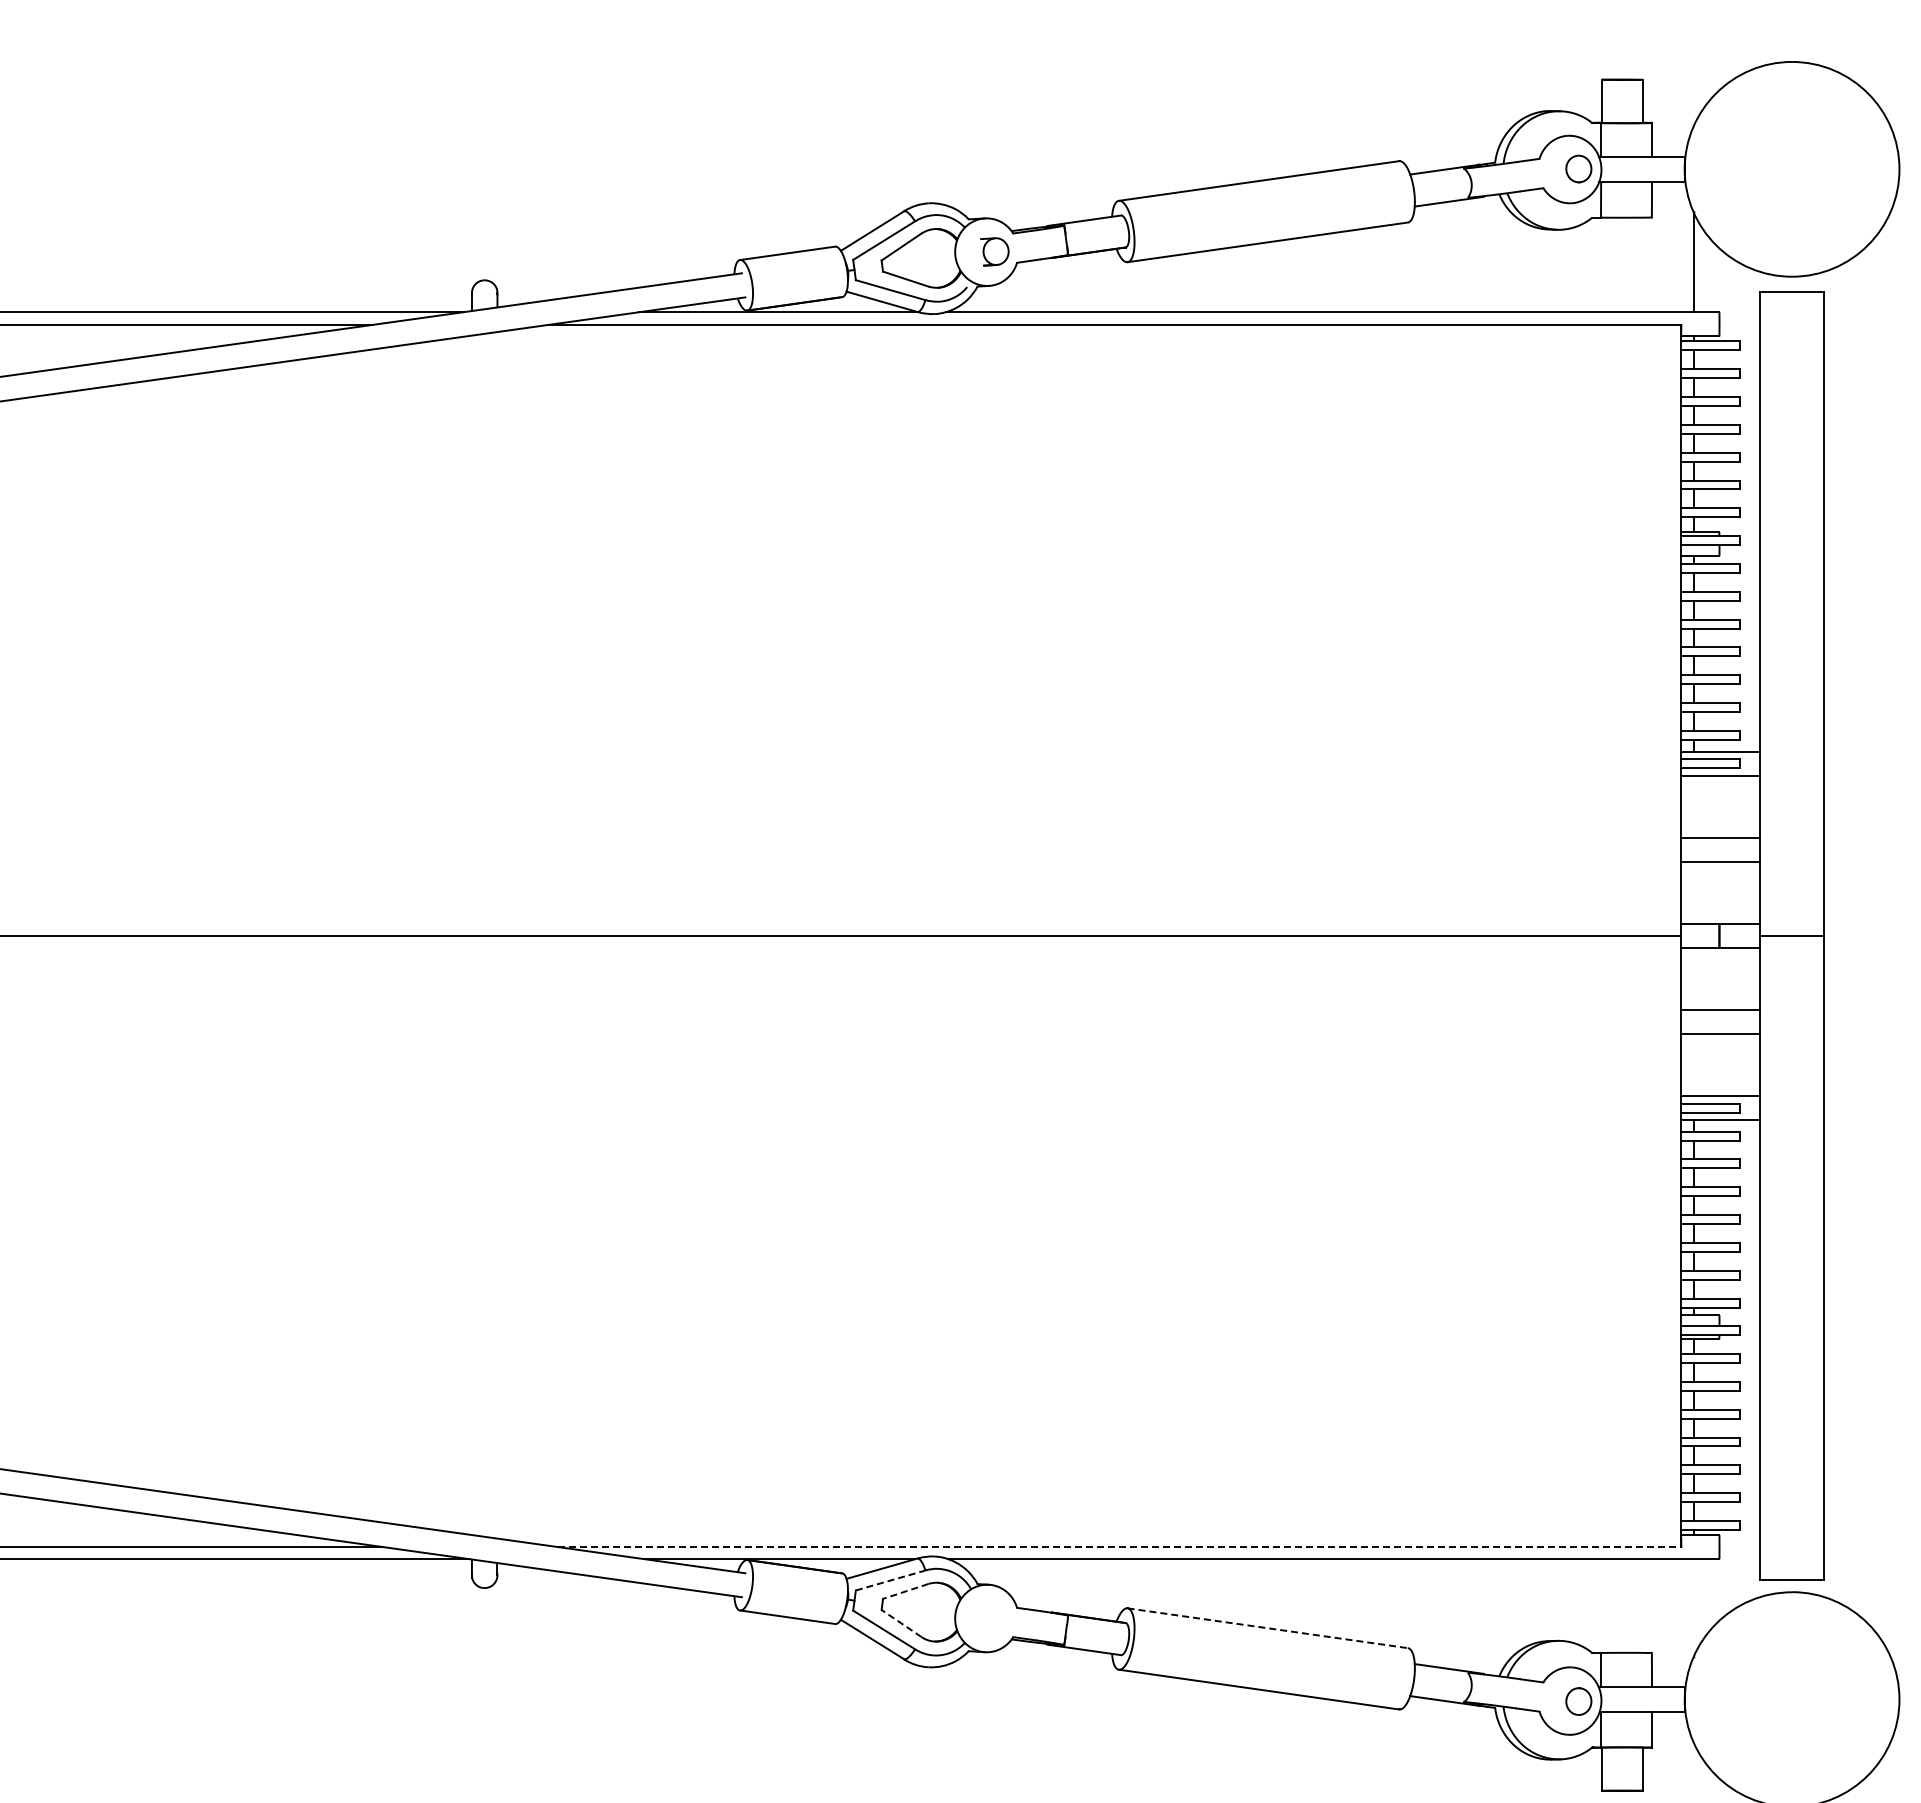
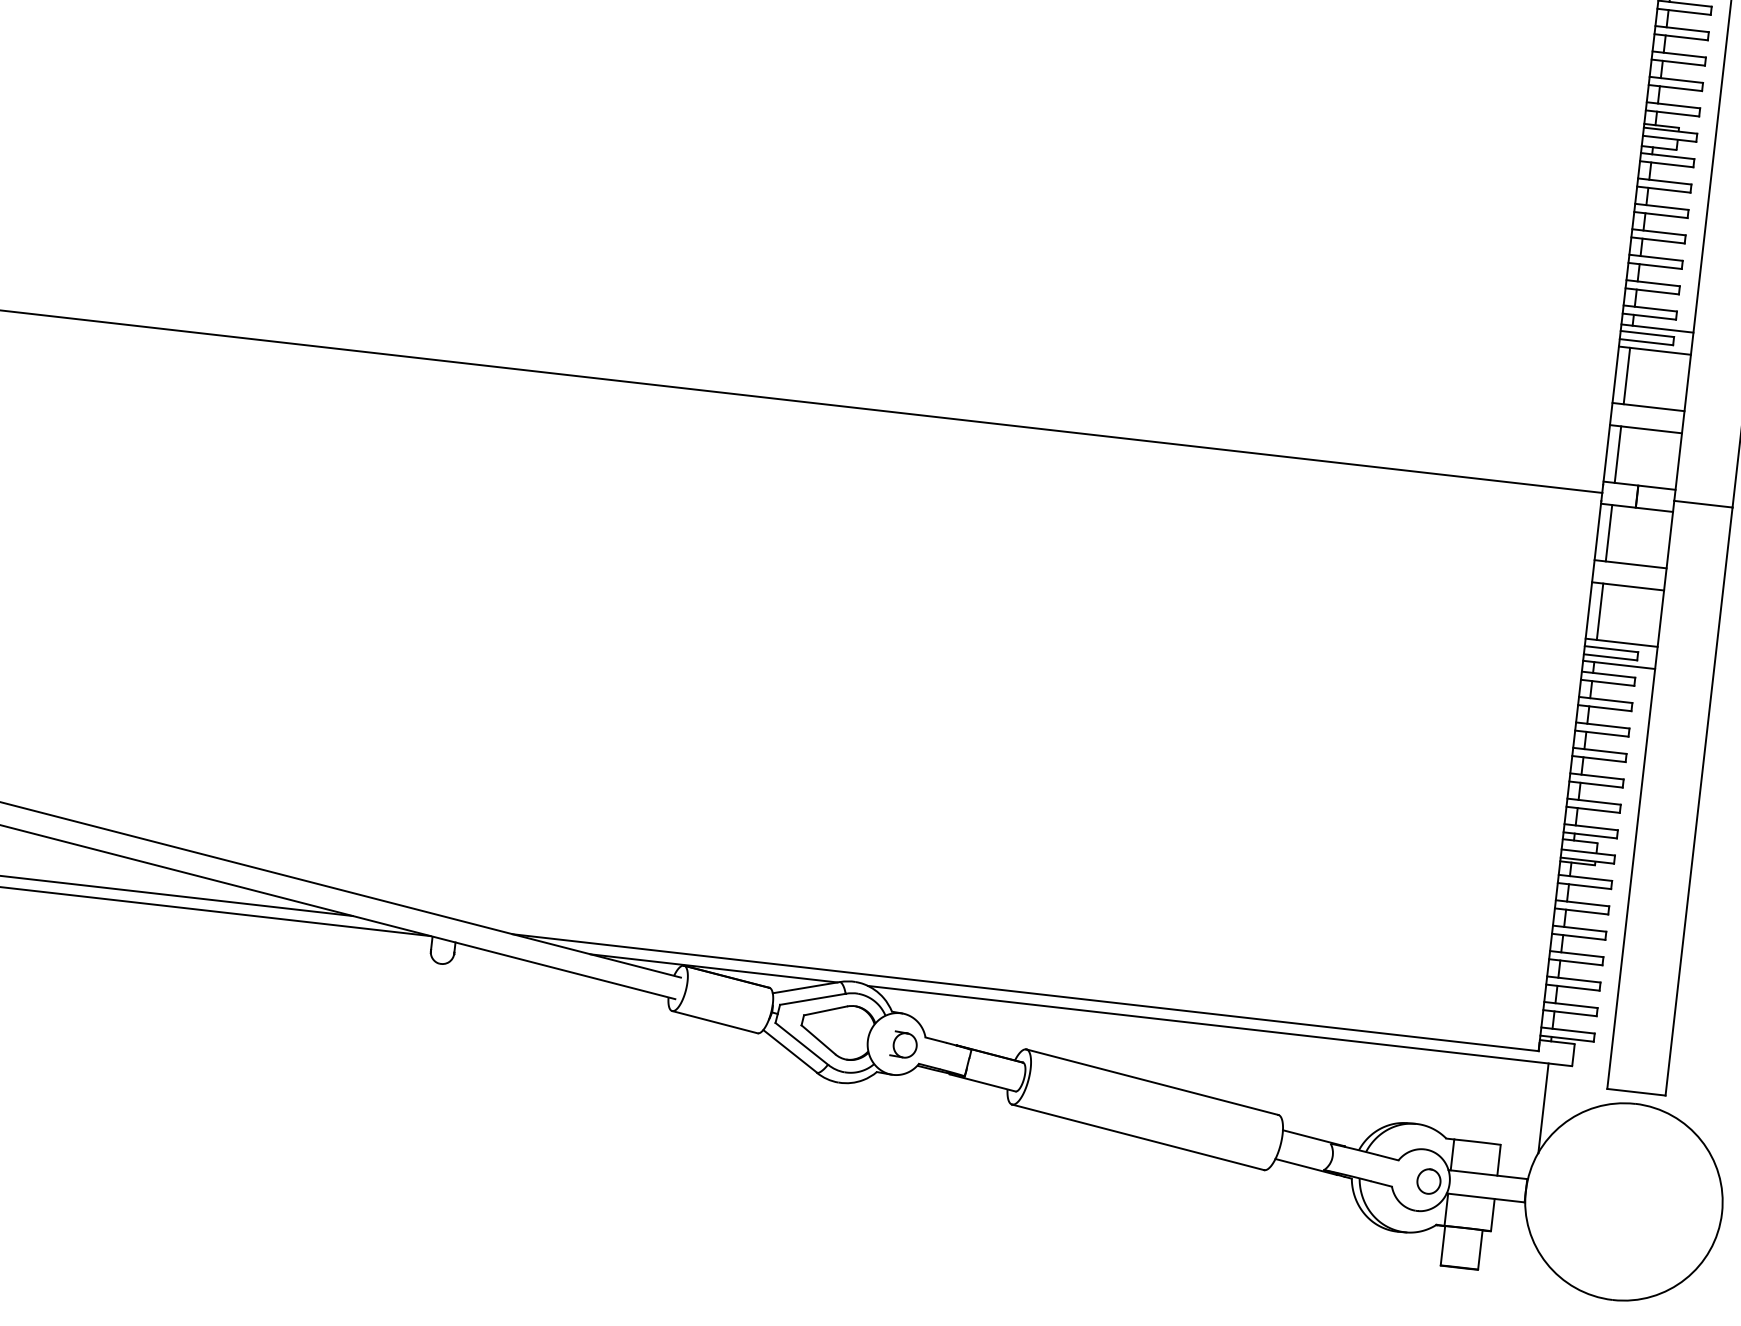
line: (1693, 806) -> (1626, 375), added
line: (1693, 892) -> (1617, 454), added
line: (1693, 978) -> (1608, 532), added
line: (1693, 1064) -> (1599, 611), added
line: (1119, 1547) -> (1025, 993), dashed -> solid
line: (891, 1580) -> (813, 999), dashed -> solid
line: (905, 1591) -> (825, 1010), dashed -> solid
line: (1693, 1607) -> (1543, 1107), added
part: (994, 1618) -> (903, 1044), added
line: (901, 1623) -> (818, 1039), dashed -> solid
line: (1267, 1628) -> (1152, 1082), dashed -> solid

